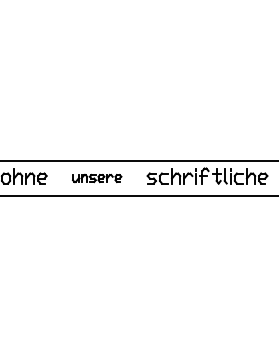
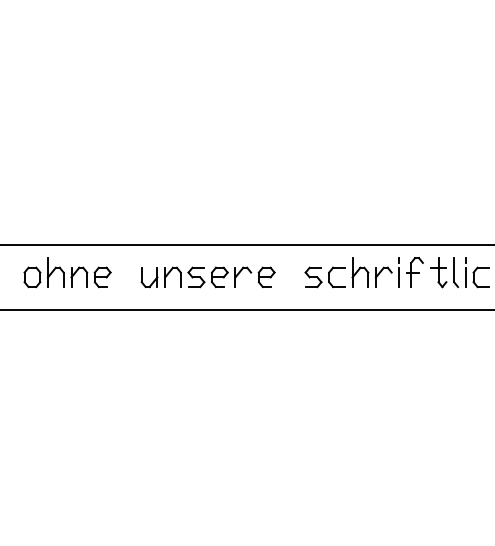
part: (96, 178) -> (206, 277), size x1.43

